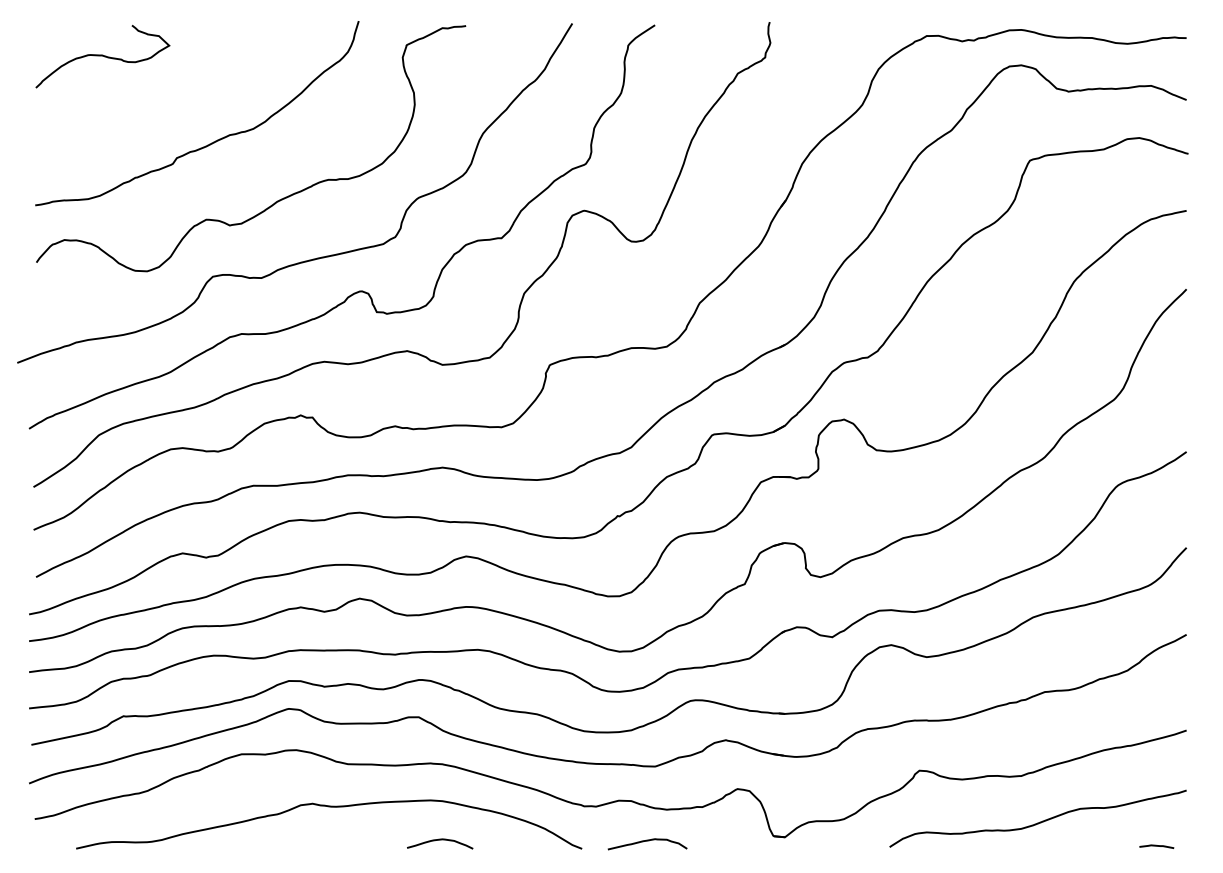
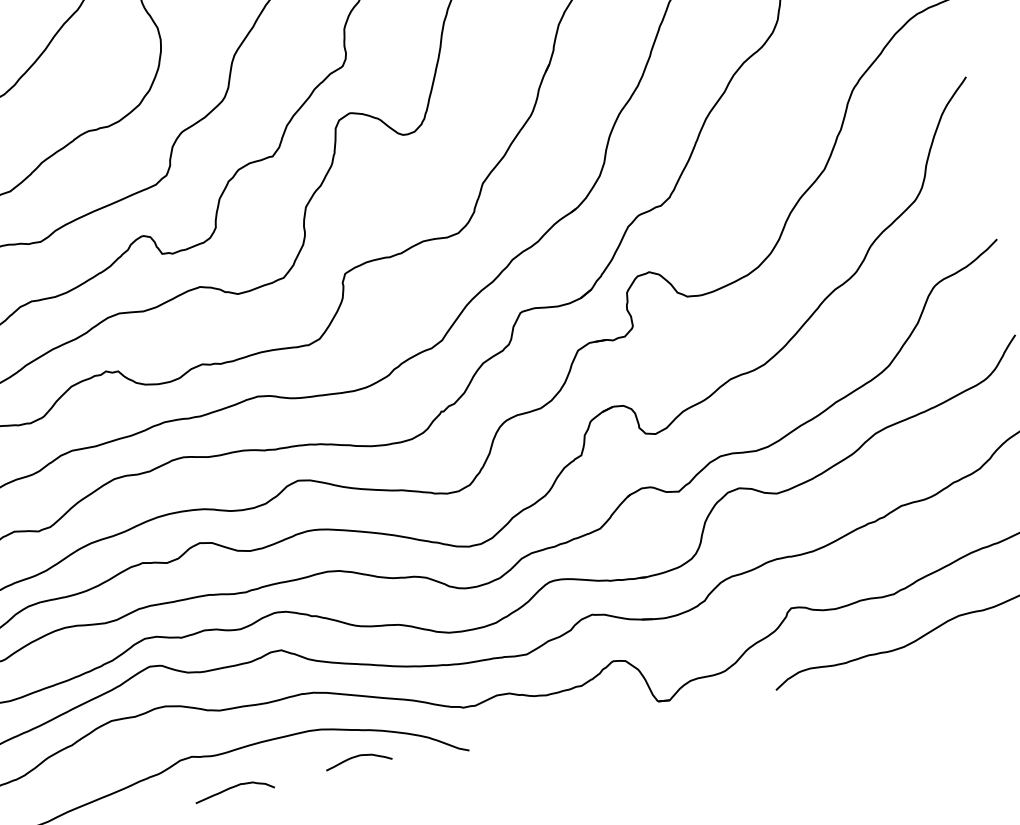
curve: (440, 840) -> (358, 756), moved
curve: (647, 841) -> (233, 787), moved

